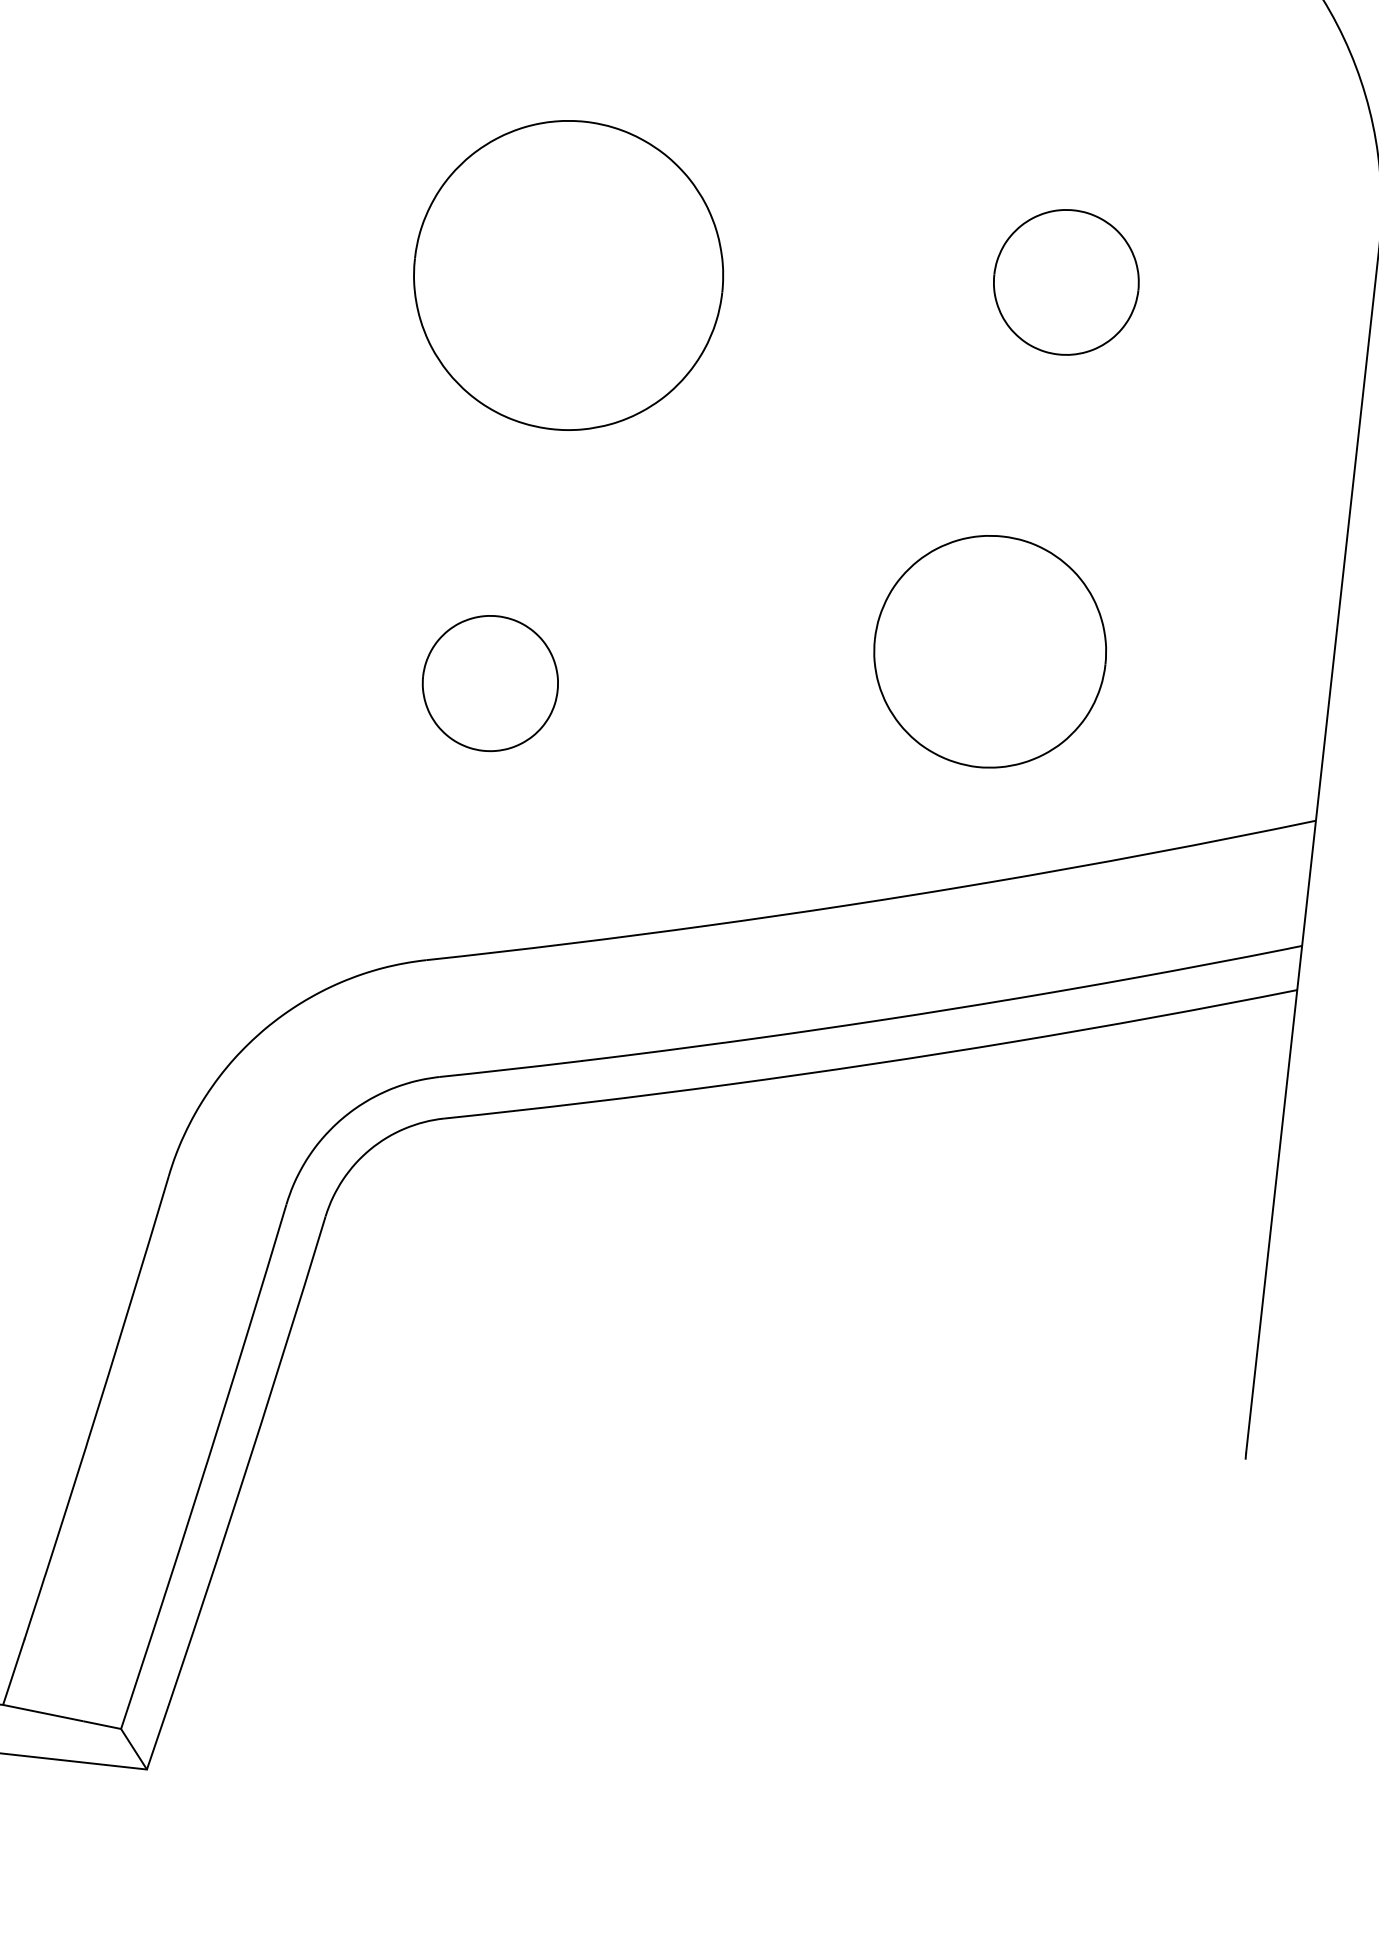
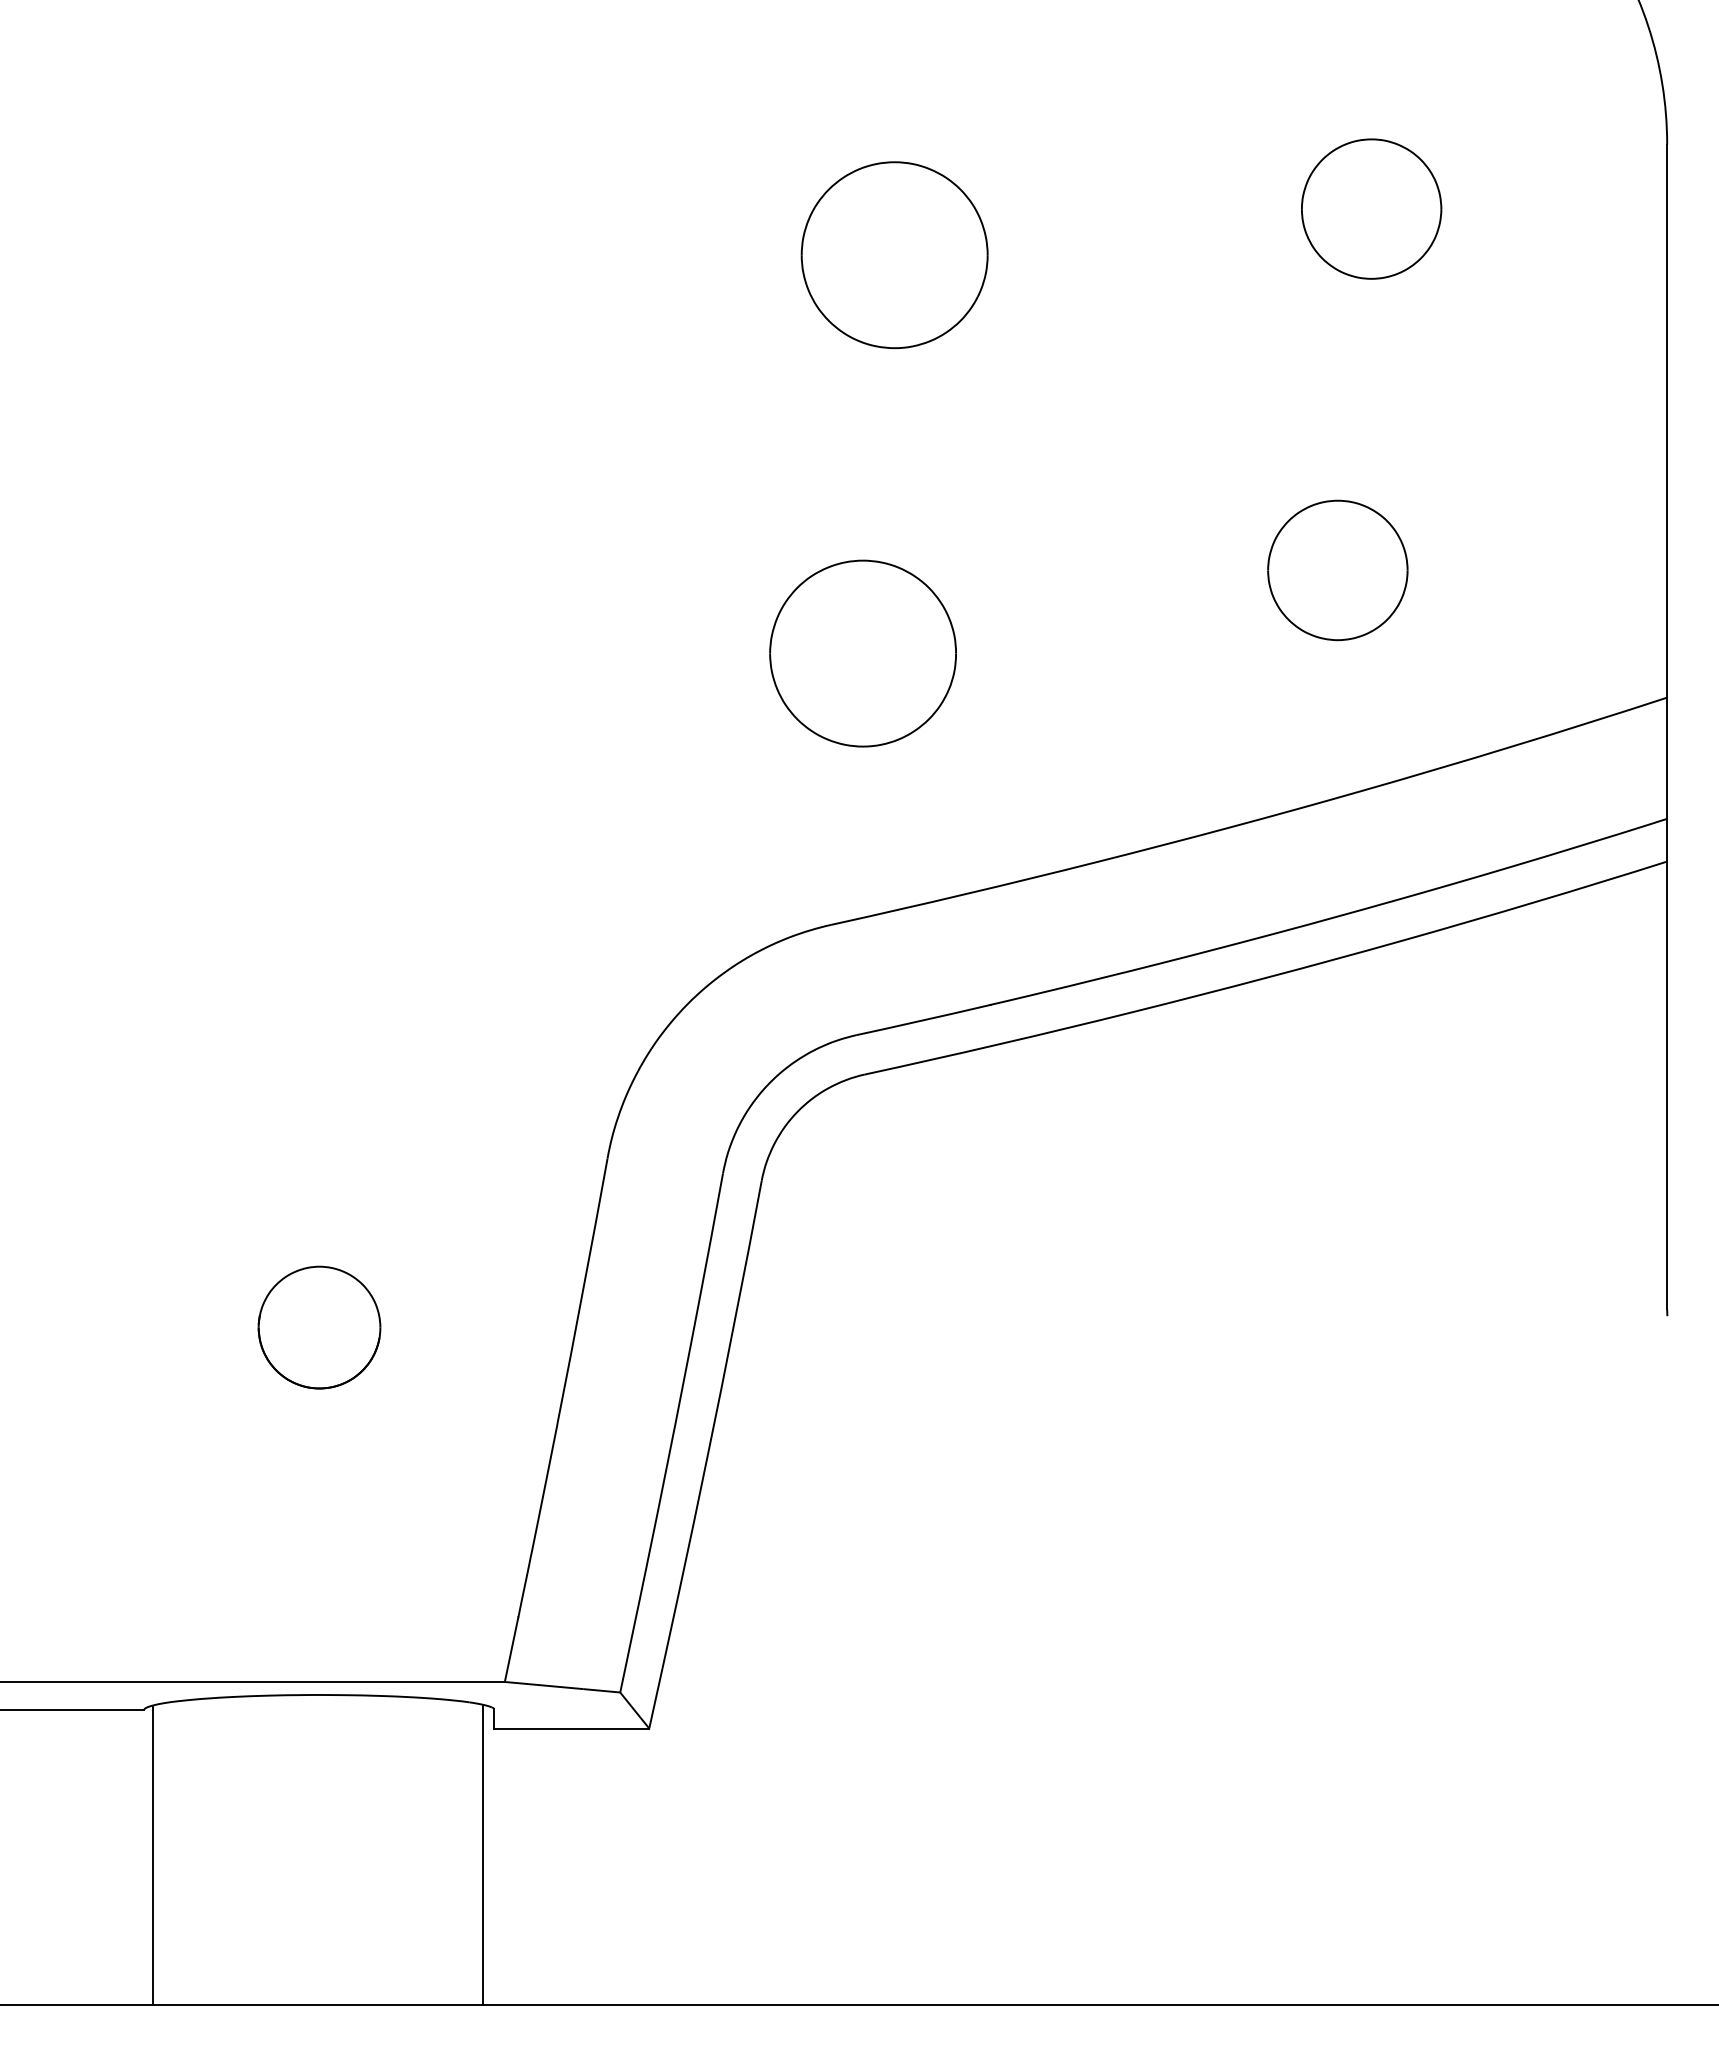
part: (568, 275) -> (894, 255), size x0.62
part: (989, 651) -> (1337, 570), size x0.62
part: (489, 683) -> (862, 653), size x1.43

